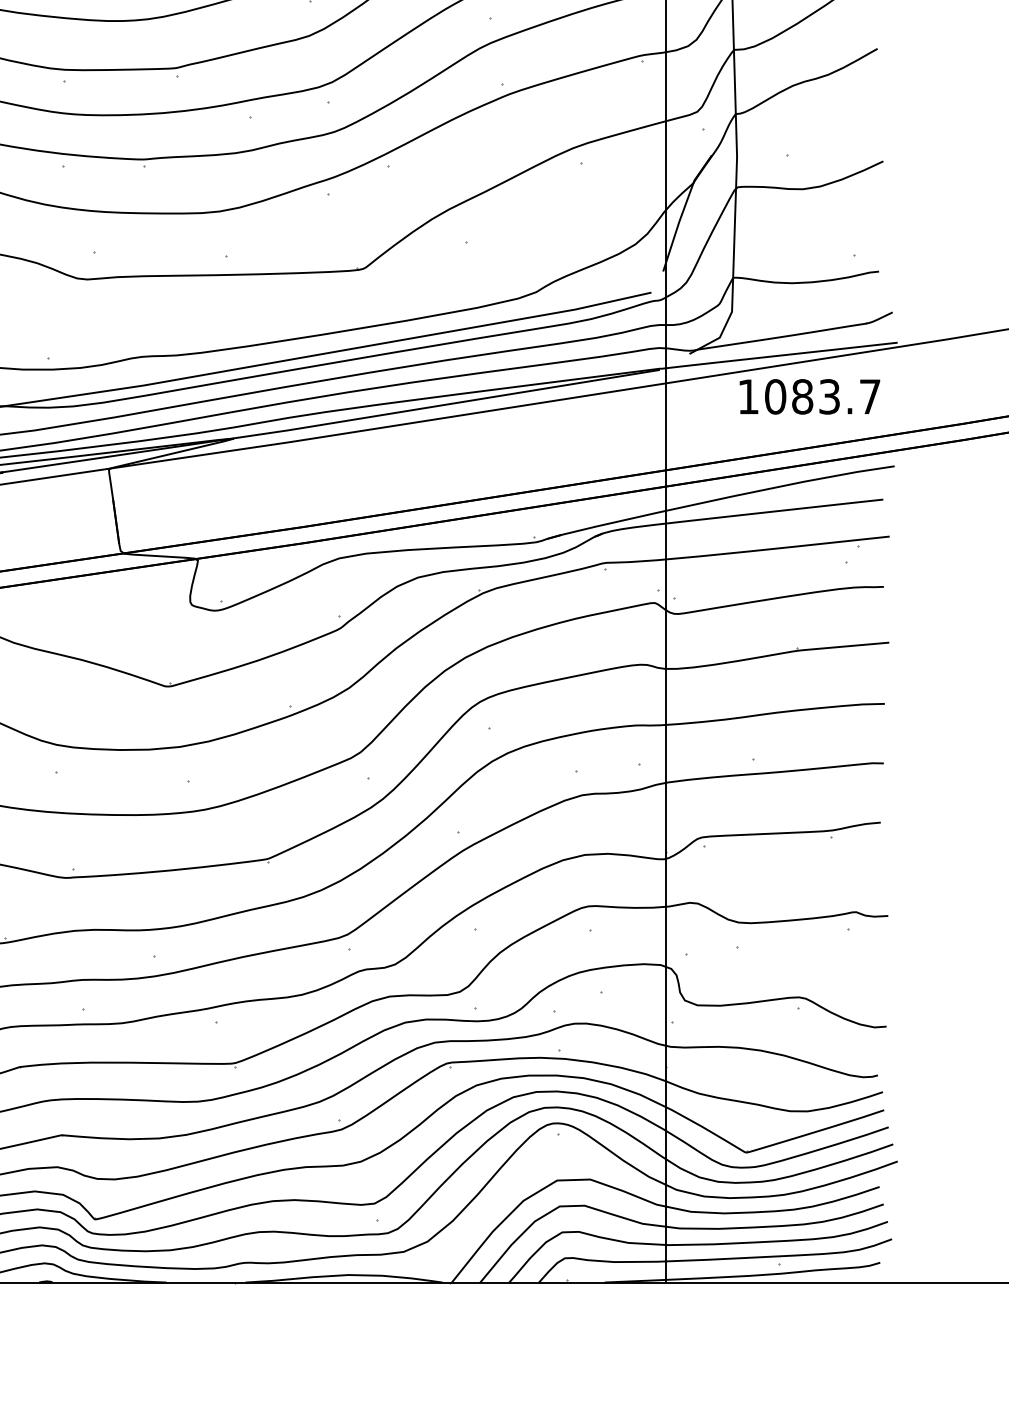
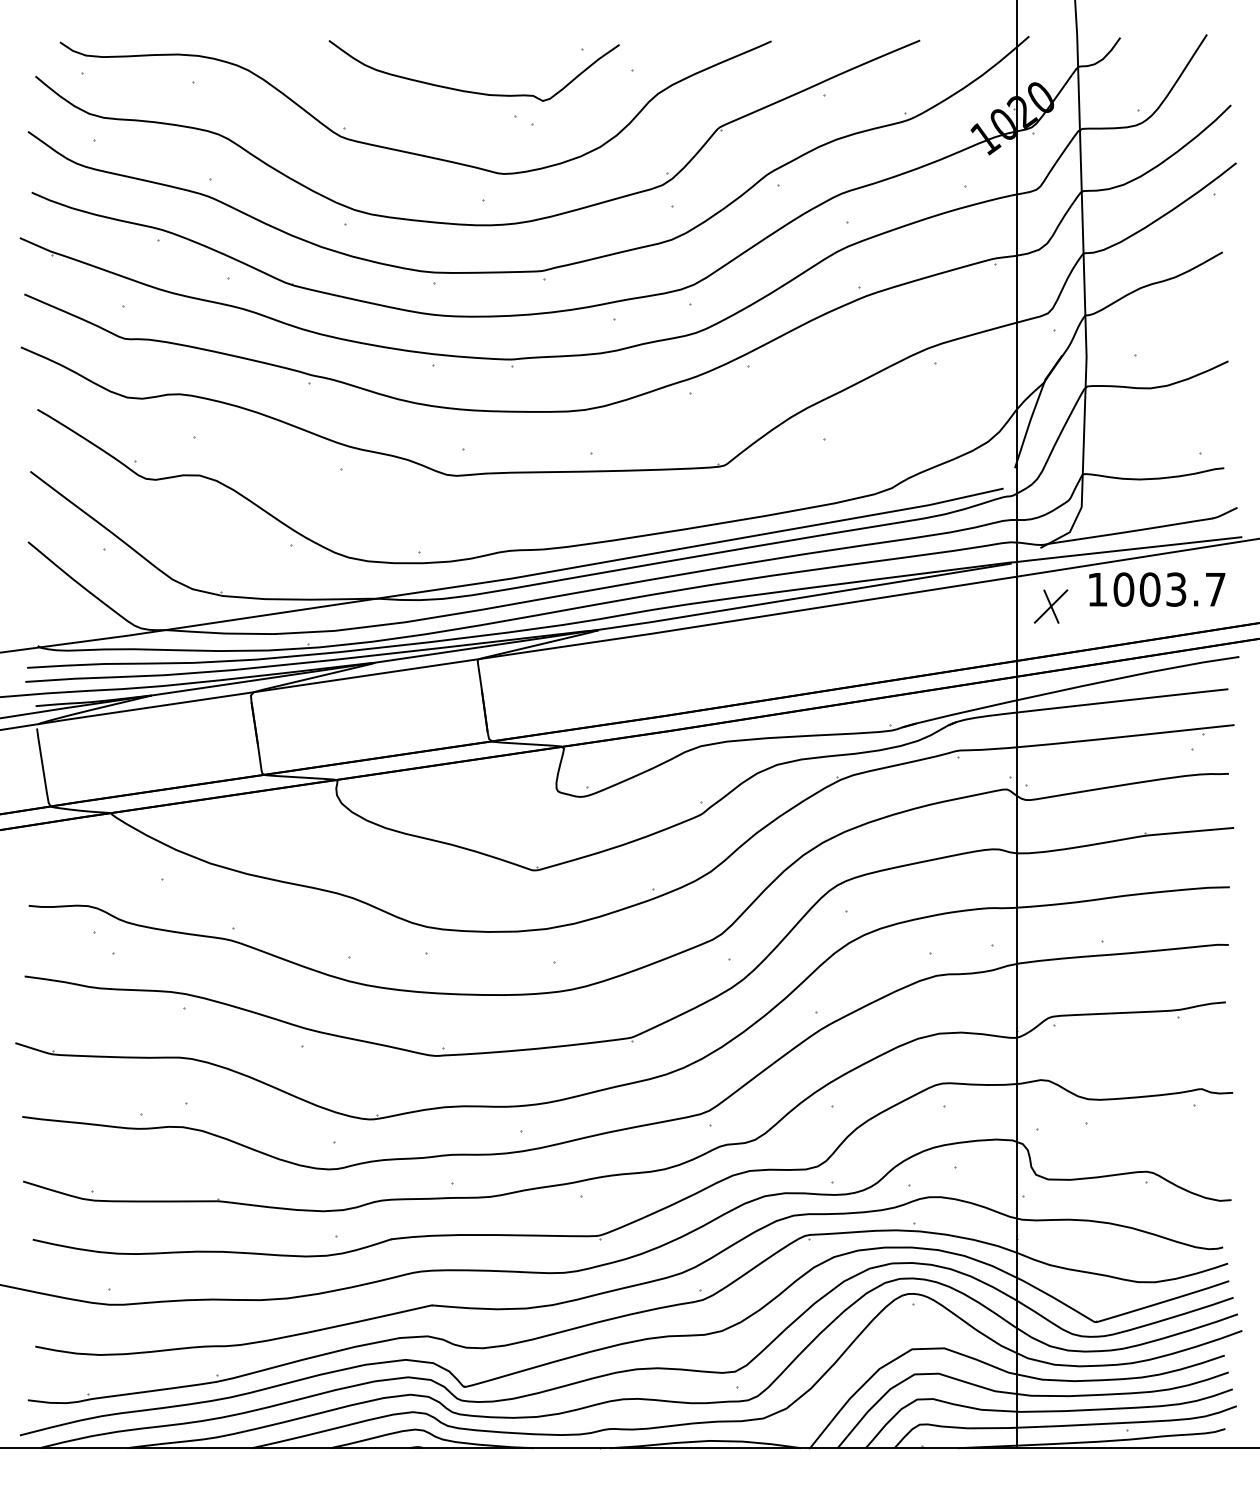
text: (801, 396) -> (1149, 589), 1083.7 -> 1003.7
part: (699, 414) -> (1050, 606), added

